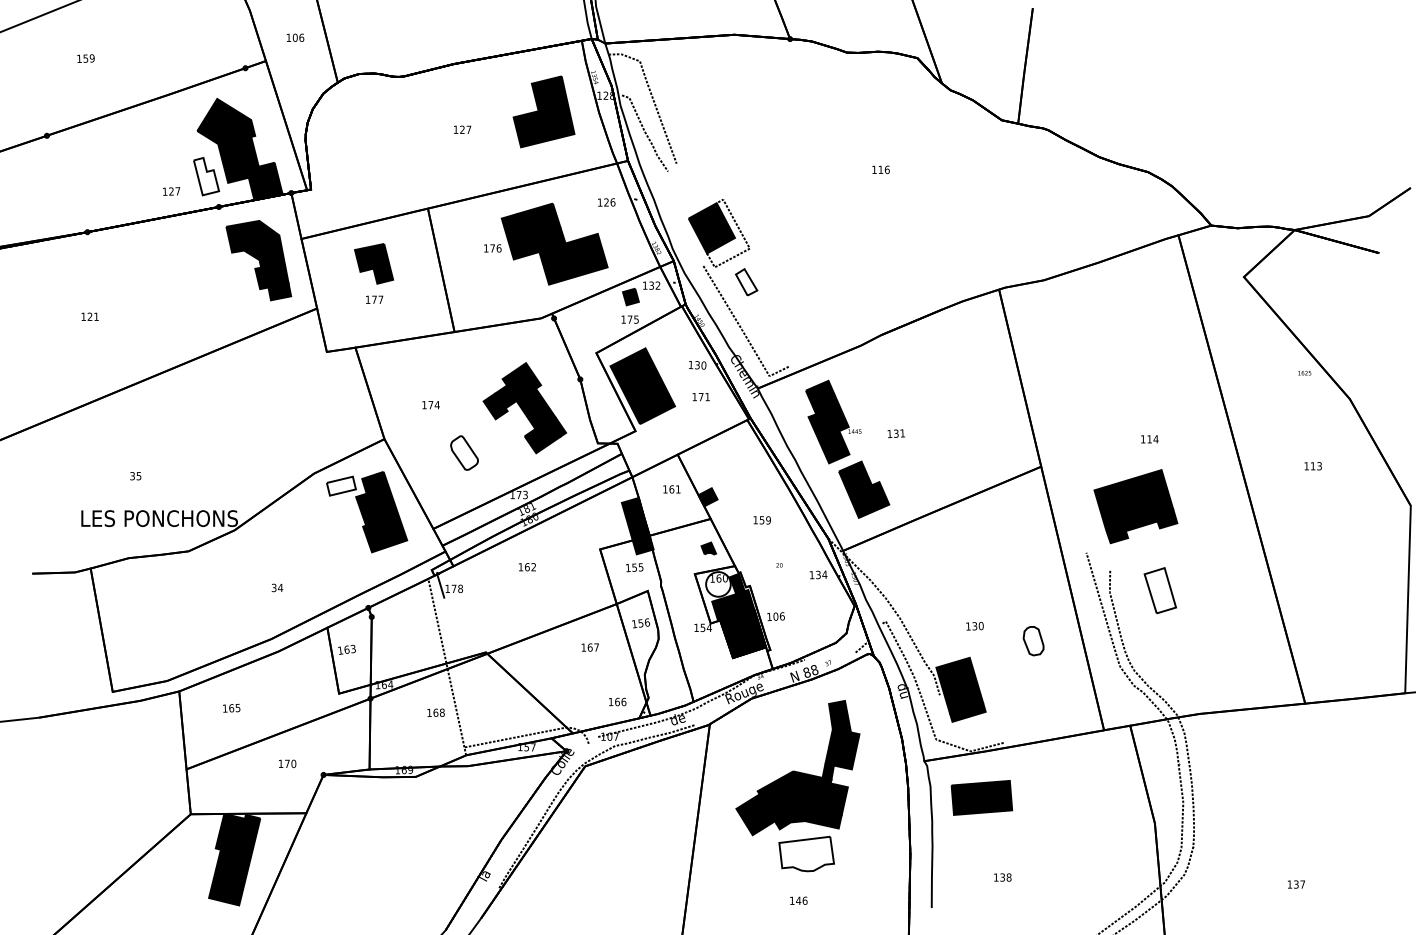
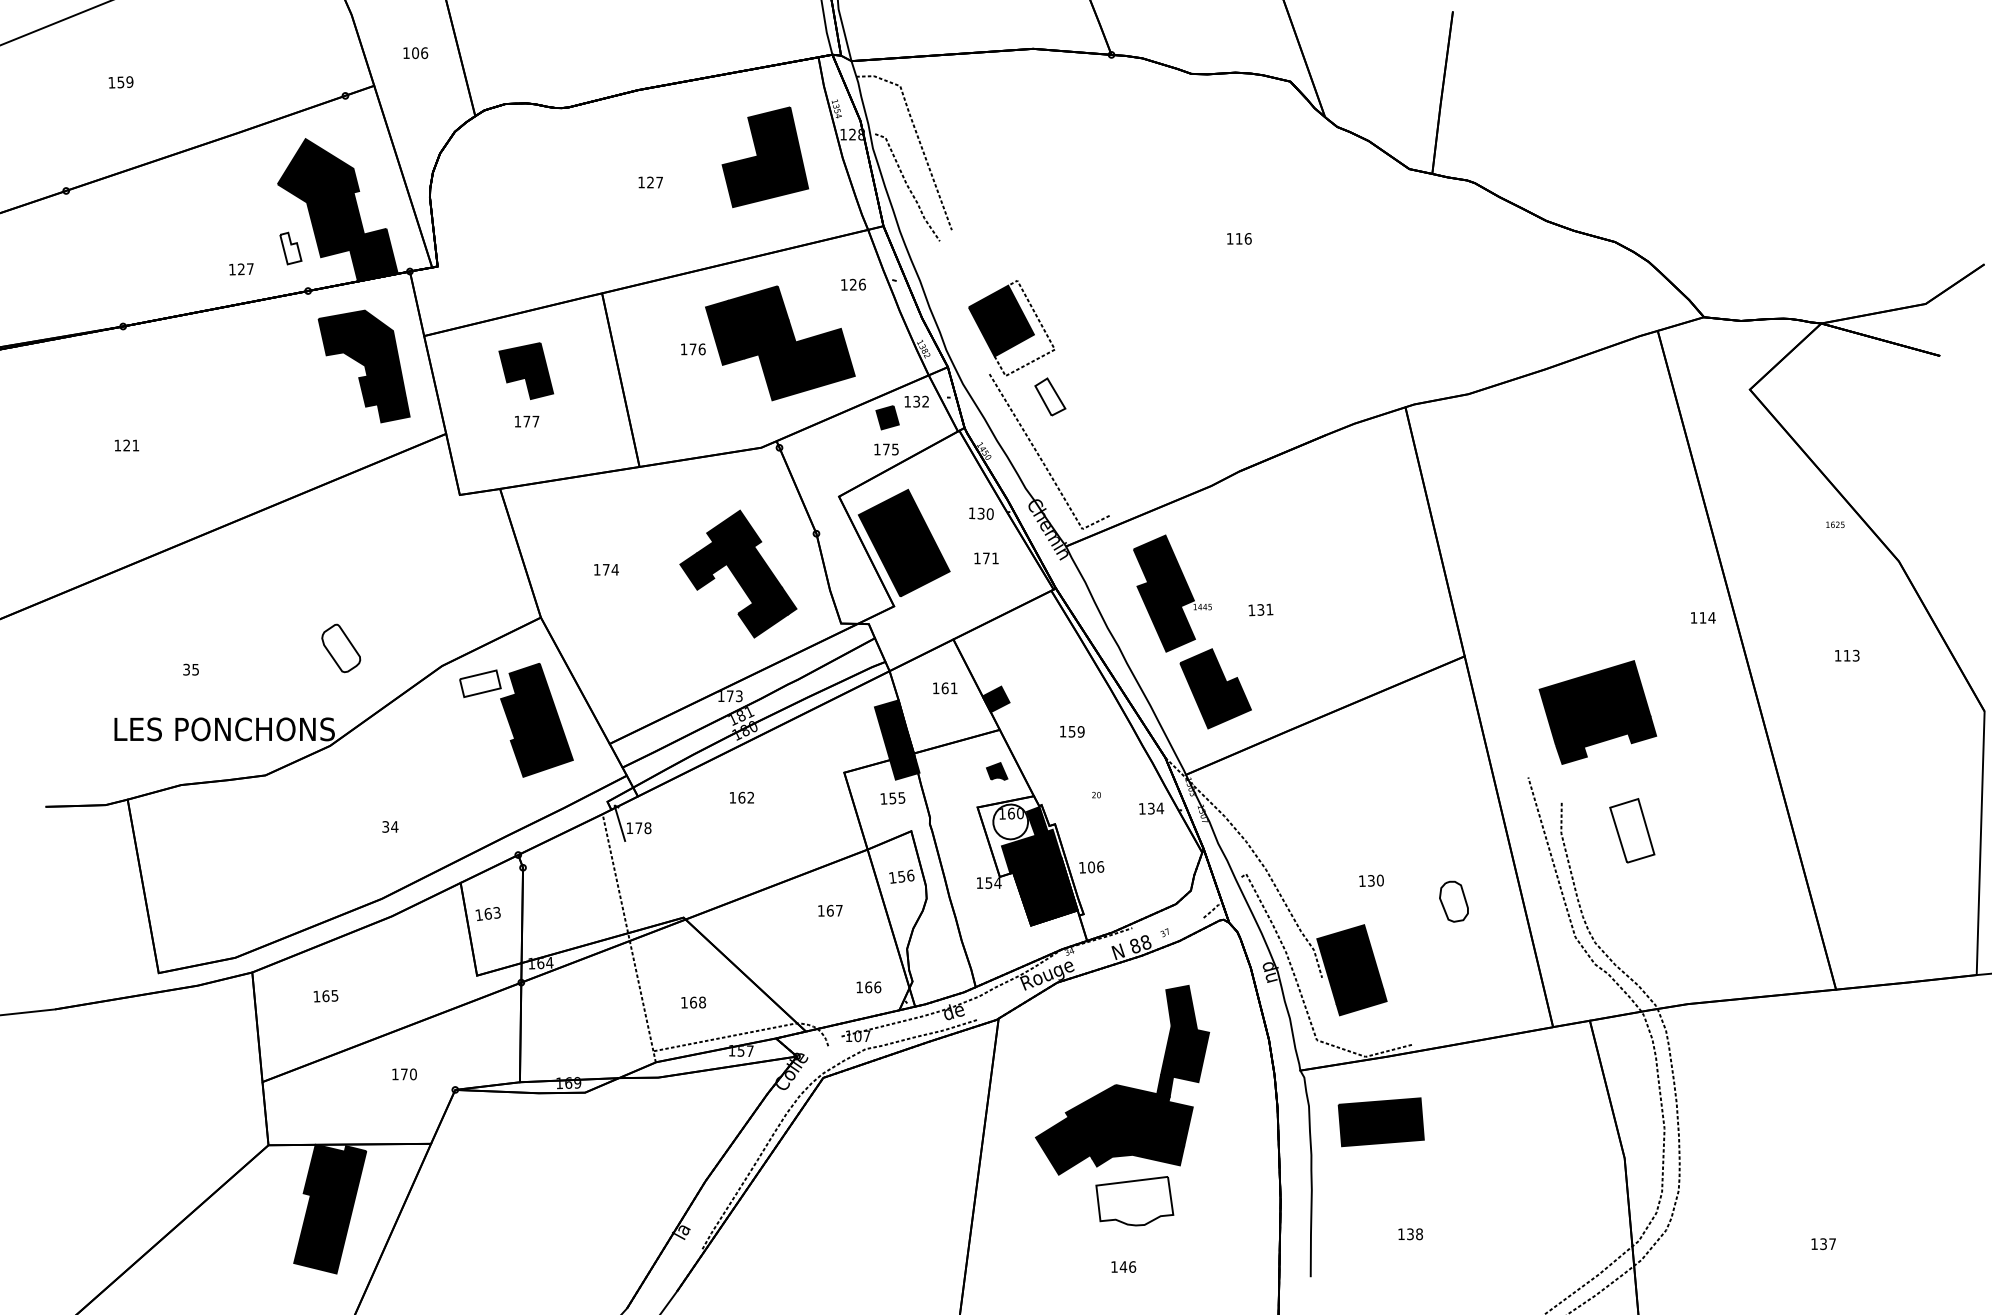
part: (206, 176) -> (290, 248), size x0.6
text: (1149, 439) -> (1702, 618), moved
part: (464, 452) -> (341, 647), moved
text: (435, 712) -> (692, 1002), moved

